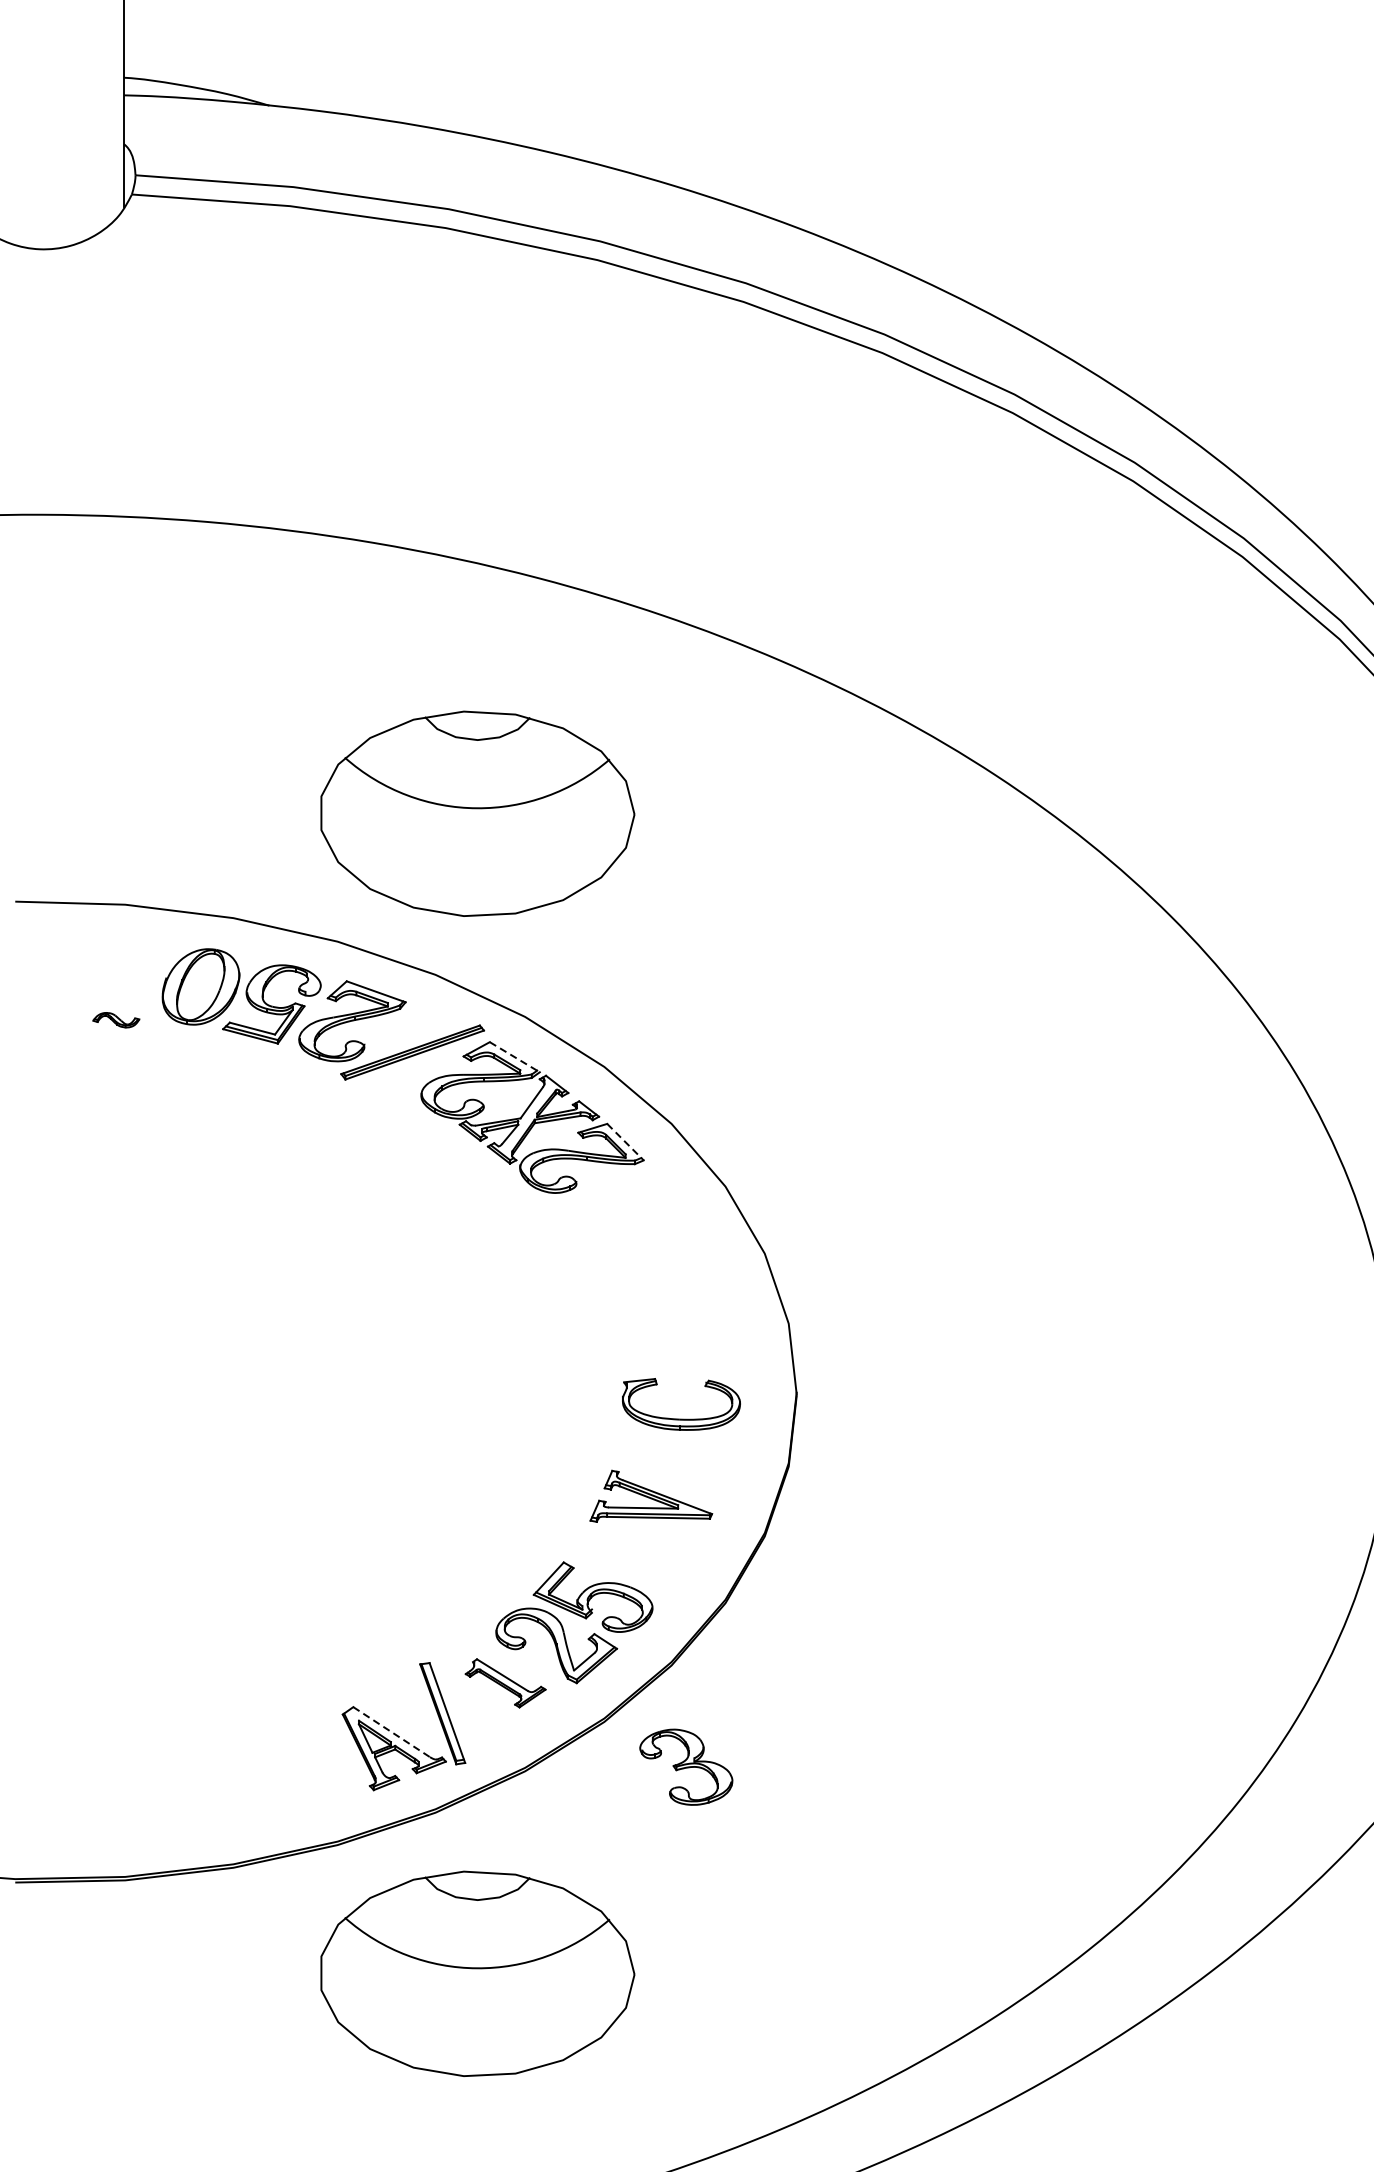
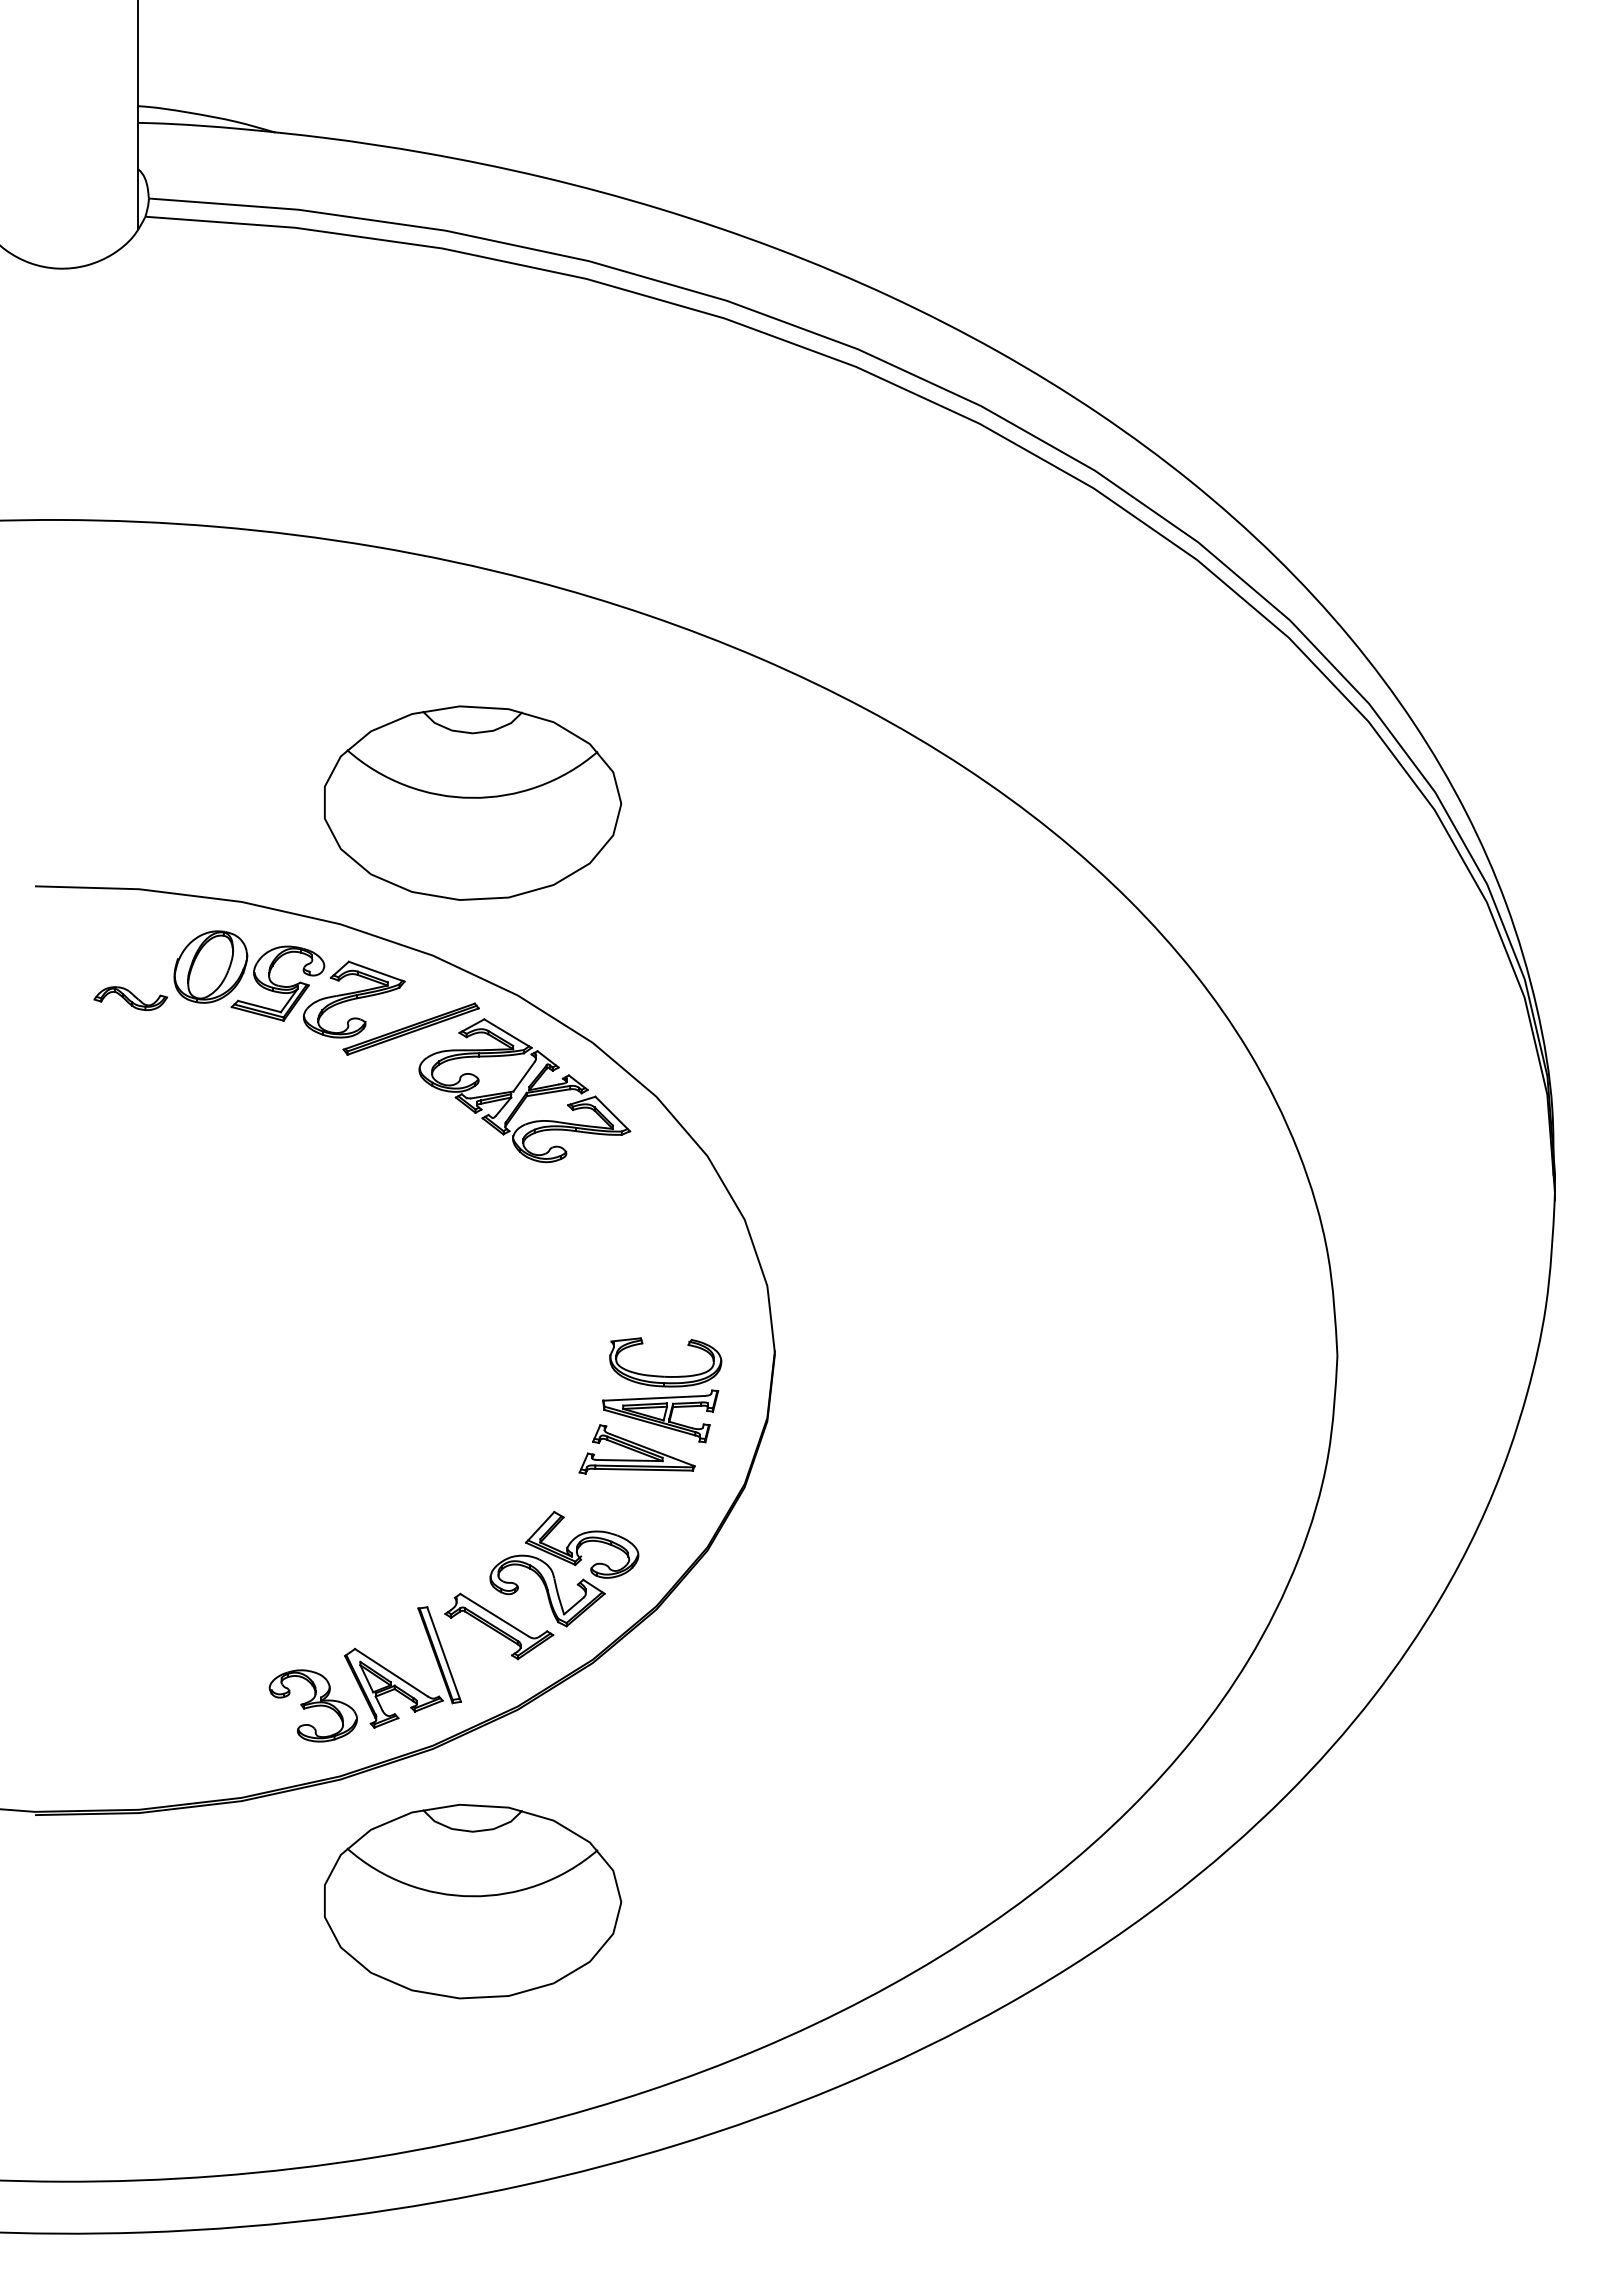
part: (116, 1020) -> (130, 998), size x1.67
line: (514, 1057) -> (507, 1033), dashed -> solid
line: (626, 1142) -> (613, 1114), dashed -> solid
part: (675, 1461) -> (660, 1416), added
part: (505, 1683) -> (499, 1626), size x1.43
line: (391, 1731) -> (391, 1672), dashed -> solid
part: (685, 1766) -> (312, 1705), moved

